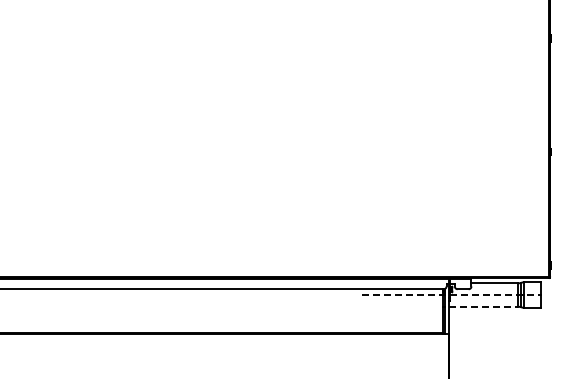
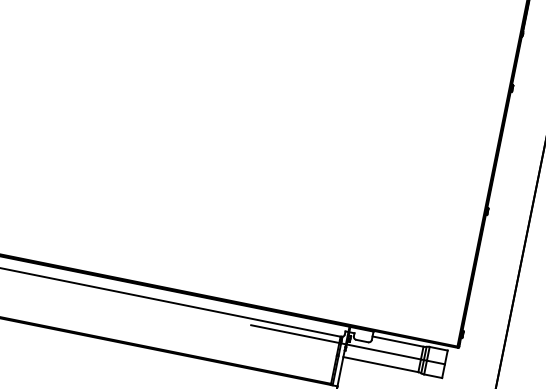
line: (451, 295) -> (348, 345), dashed -> solid
line: (483, 306) -> (380, 364), dashed -> solid

